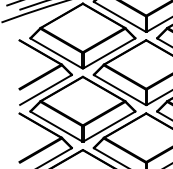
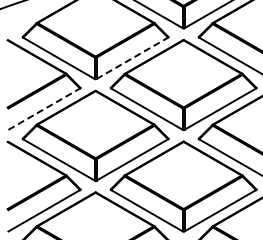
line: (109, 53) -> (132, 58), solid -> dashed
line: (46, 89) -> (44, 108), solid -> dashed

